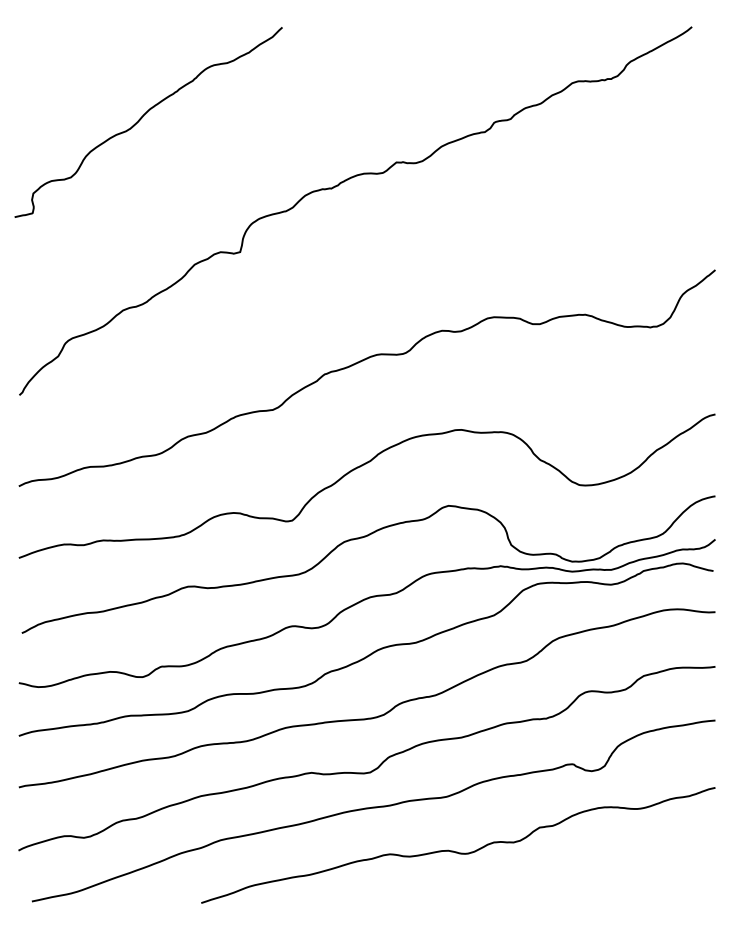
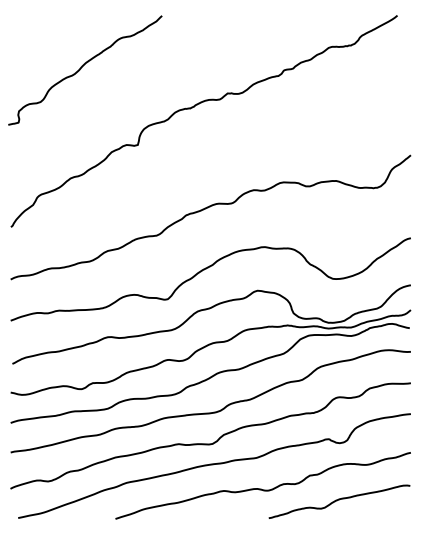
curve: (591, 870) -> (339, 500), added

